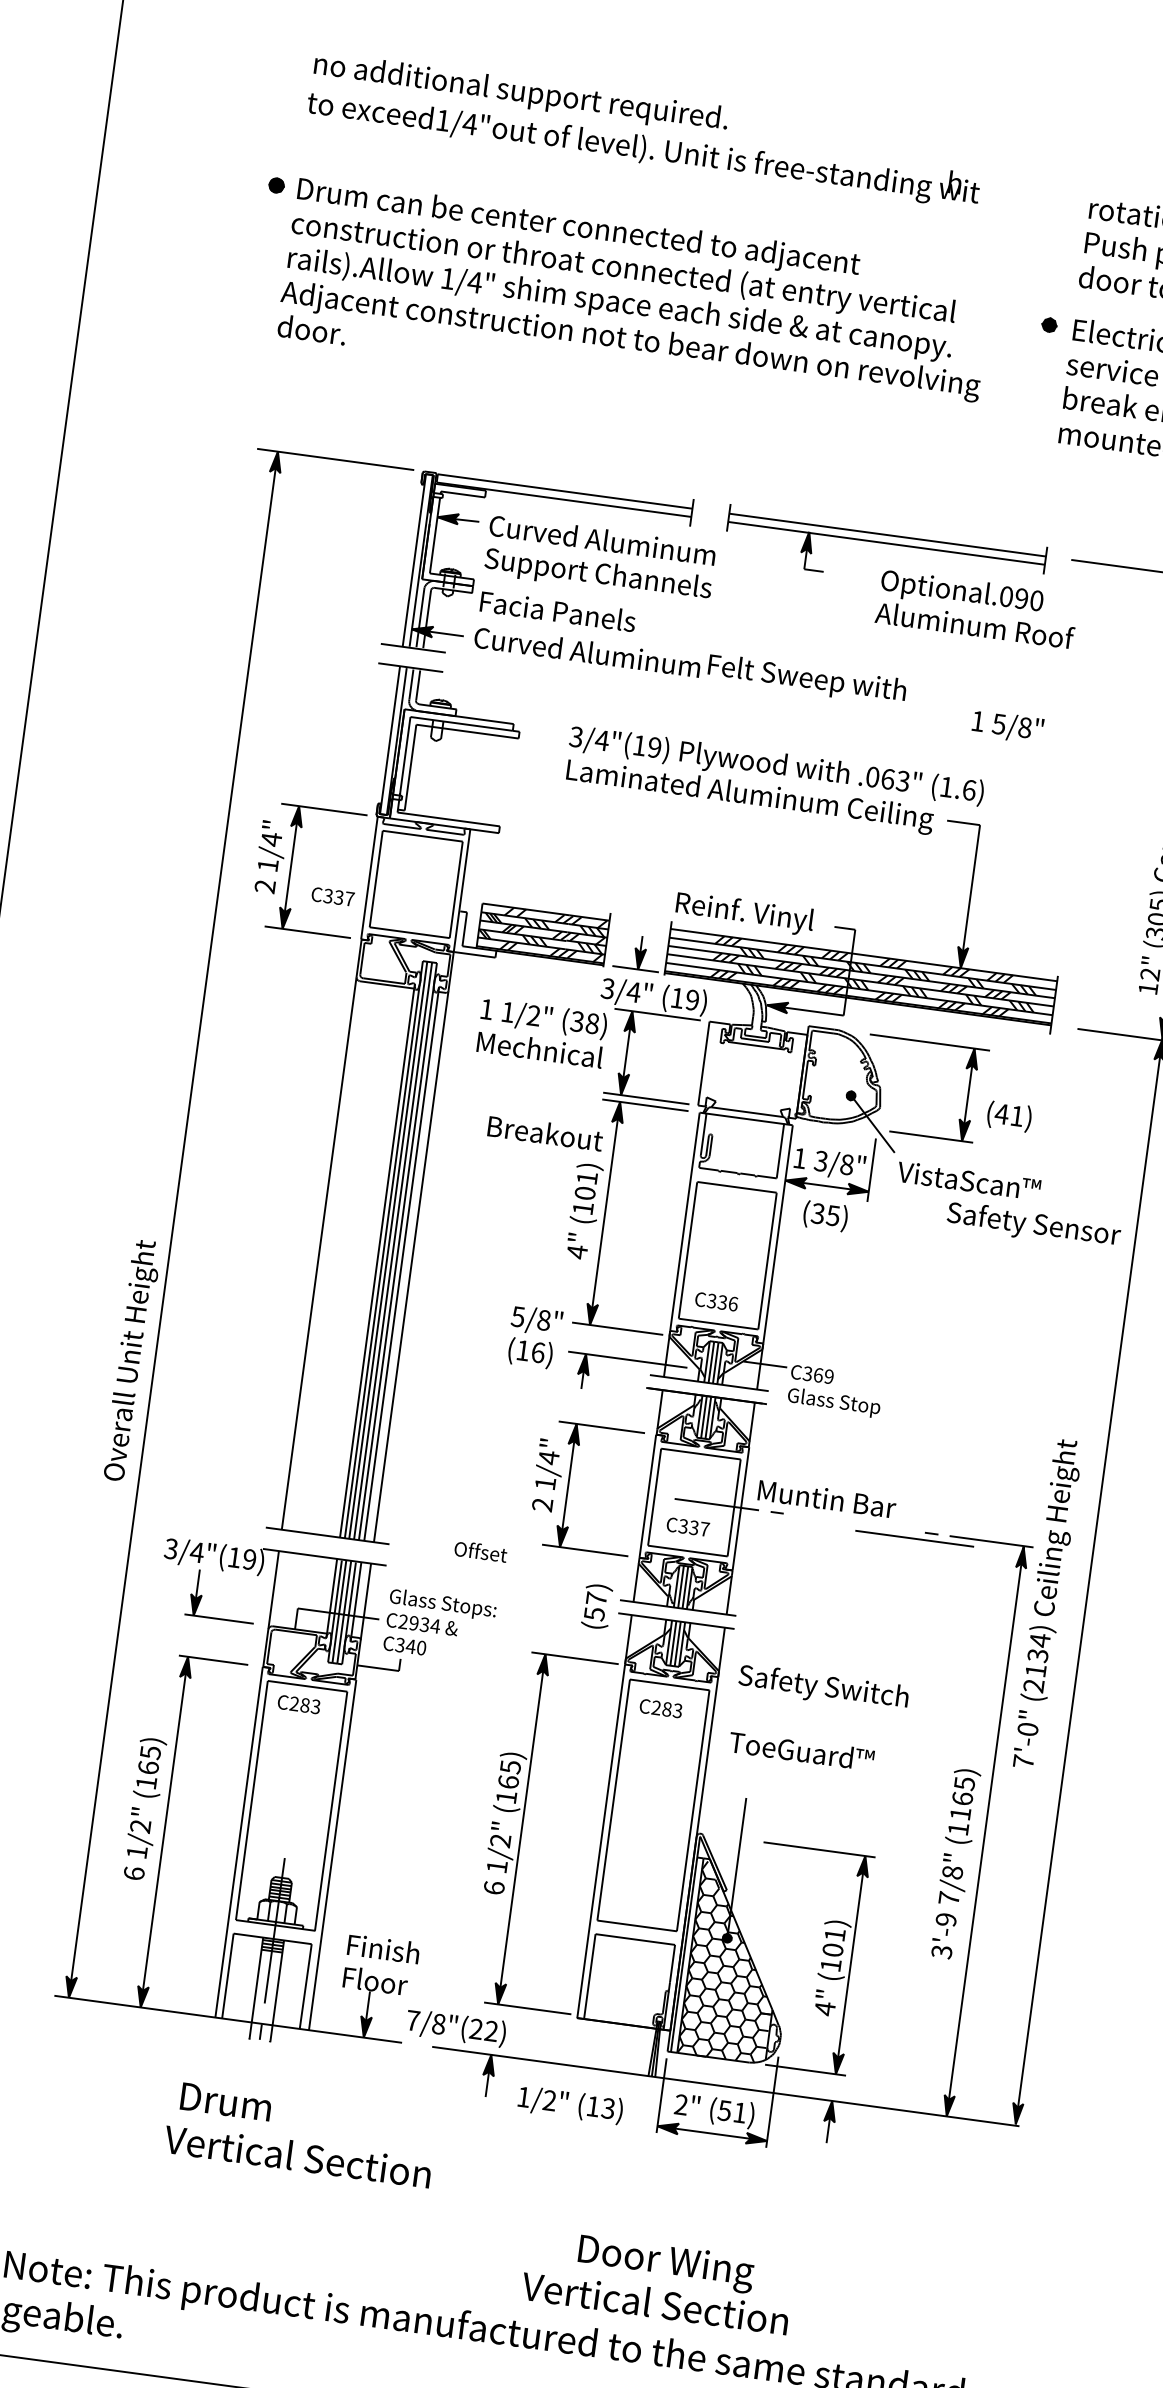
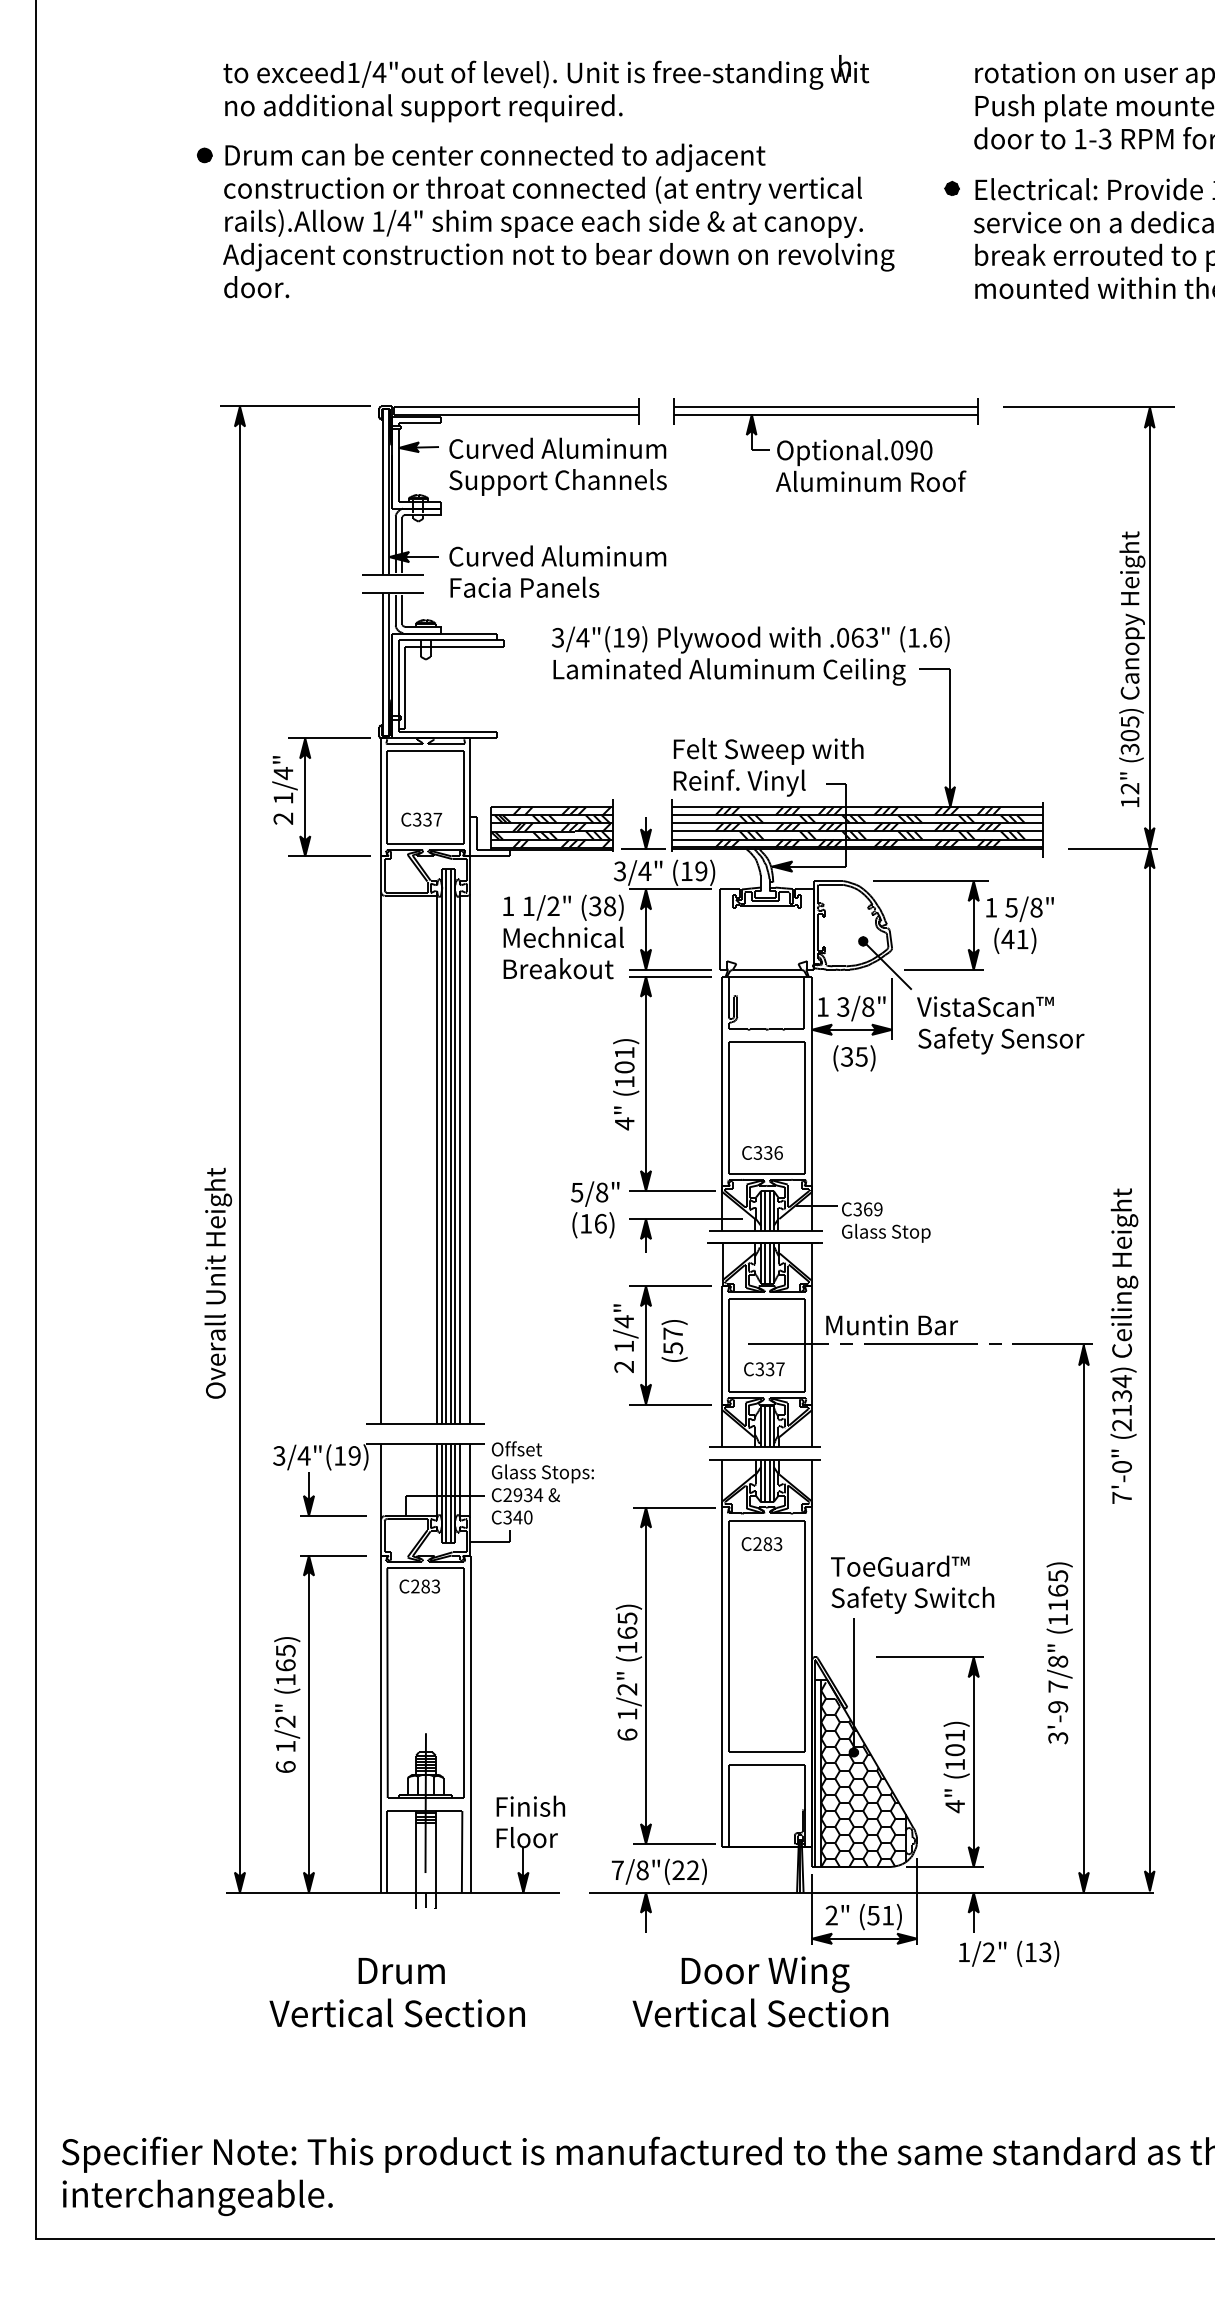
text: (520, 93) -> (423, 108), moved
text: (977, 608) -> (871, 465), moved
text: (557, 610) -> (524, 586), moved
text: (806, 679) -> (768, 751), moved
text: (1007, 727) -> (1019, 909), moved
text: (332, 896) -> (421, 819), moved
text: (545, 1132) -> (558, 968), moved
text: (1034, 1225) -> (1001, 1040), moved
line: (914, 1537) -> (920, 1343), moved
text: (480, 1551) -> (516, 1448), moved
text: (1047, 1603) -> (1124, 1345), moved
text: (597, 1606) -> (674, 1340), moved
text: (823, 1687) -> (912, 1599), moved
text: (455, 2027) -> (658, 1871), moved
text: (570, 2104) -> (1009, 1953), moved
text: (297, 2155) -> (396, 2012), moved
text: (658, 2280) -> (760, 1991), moved

